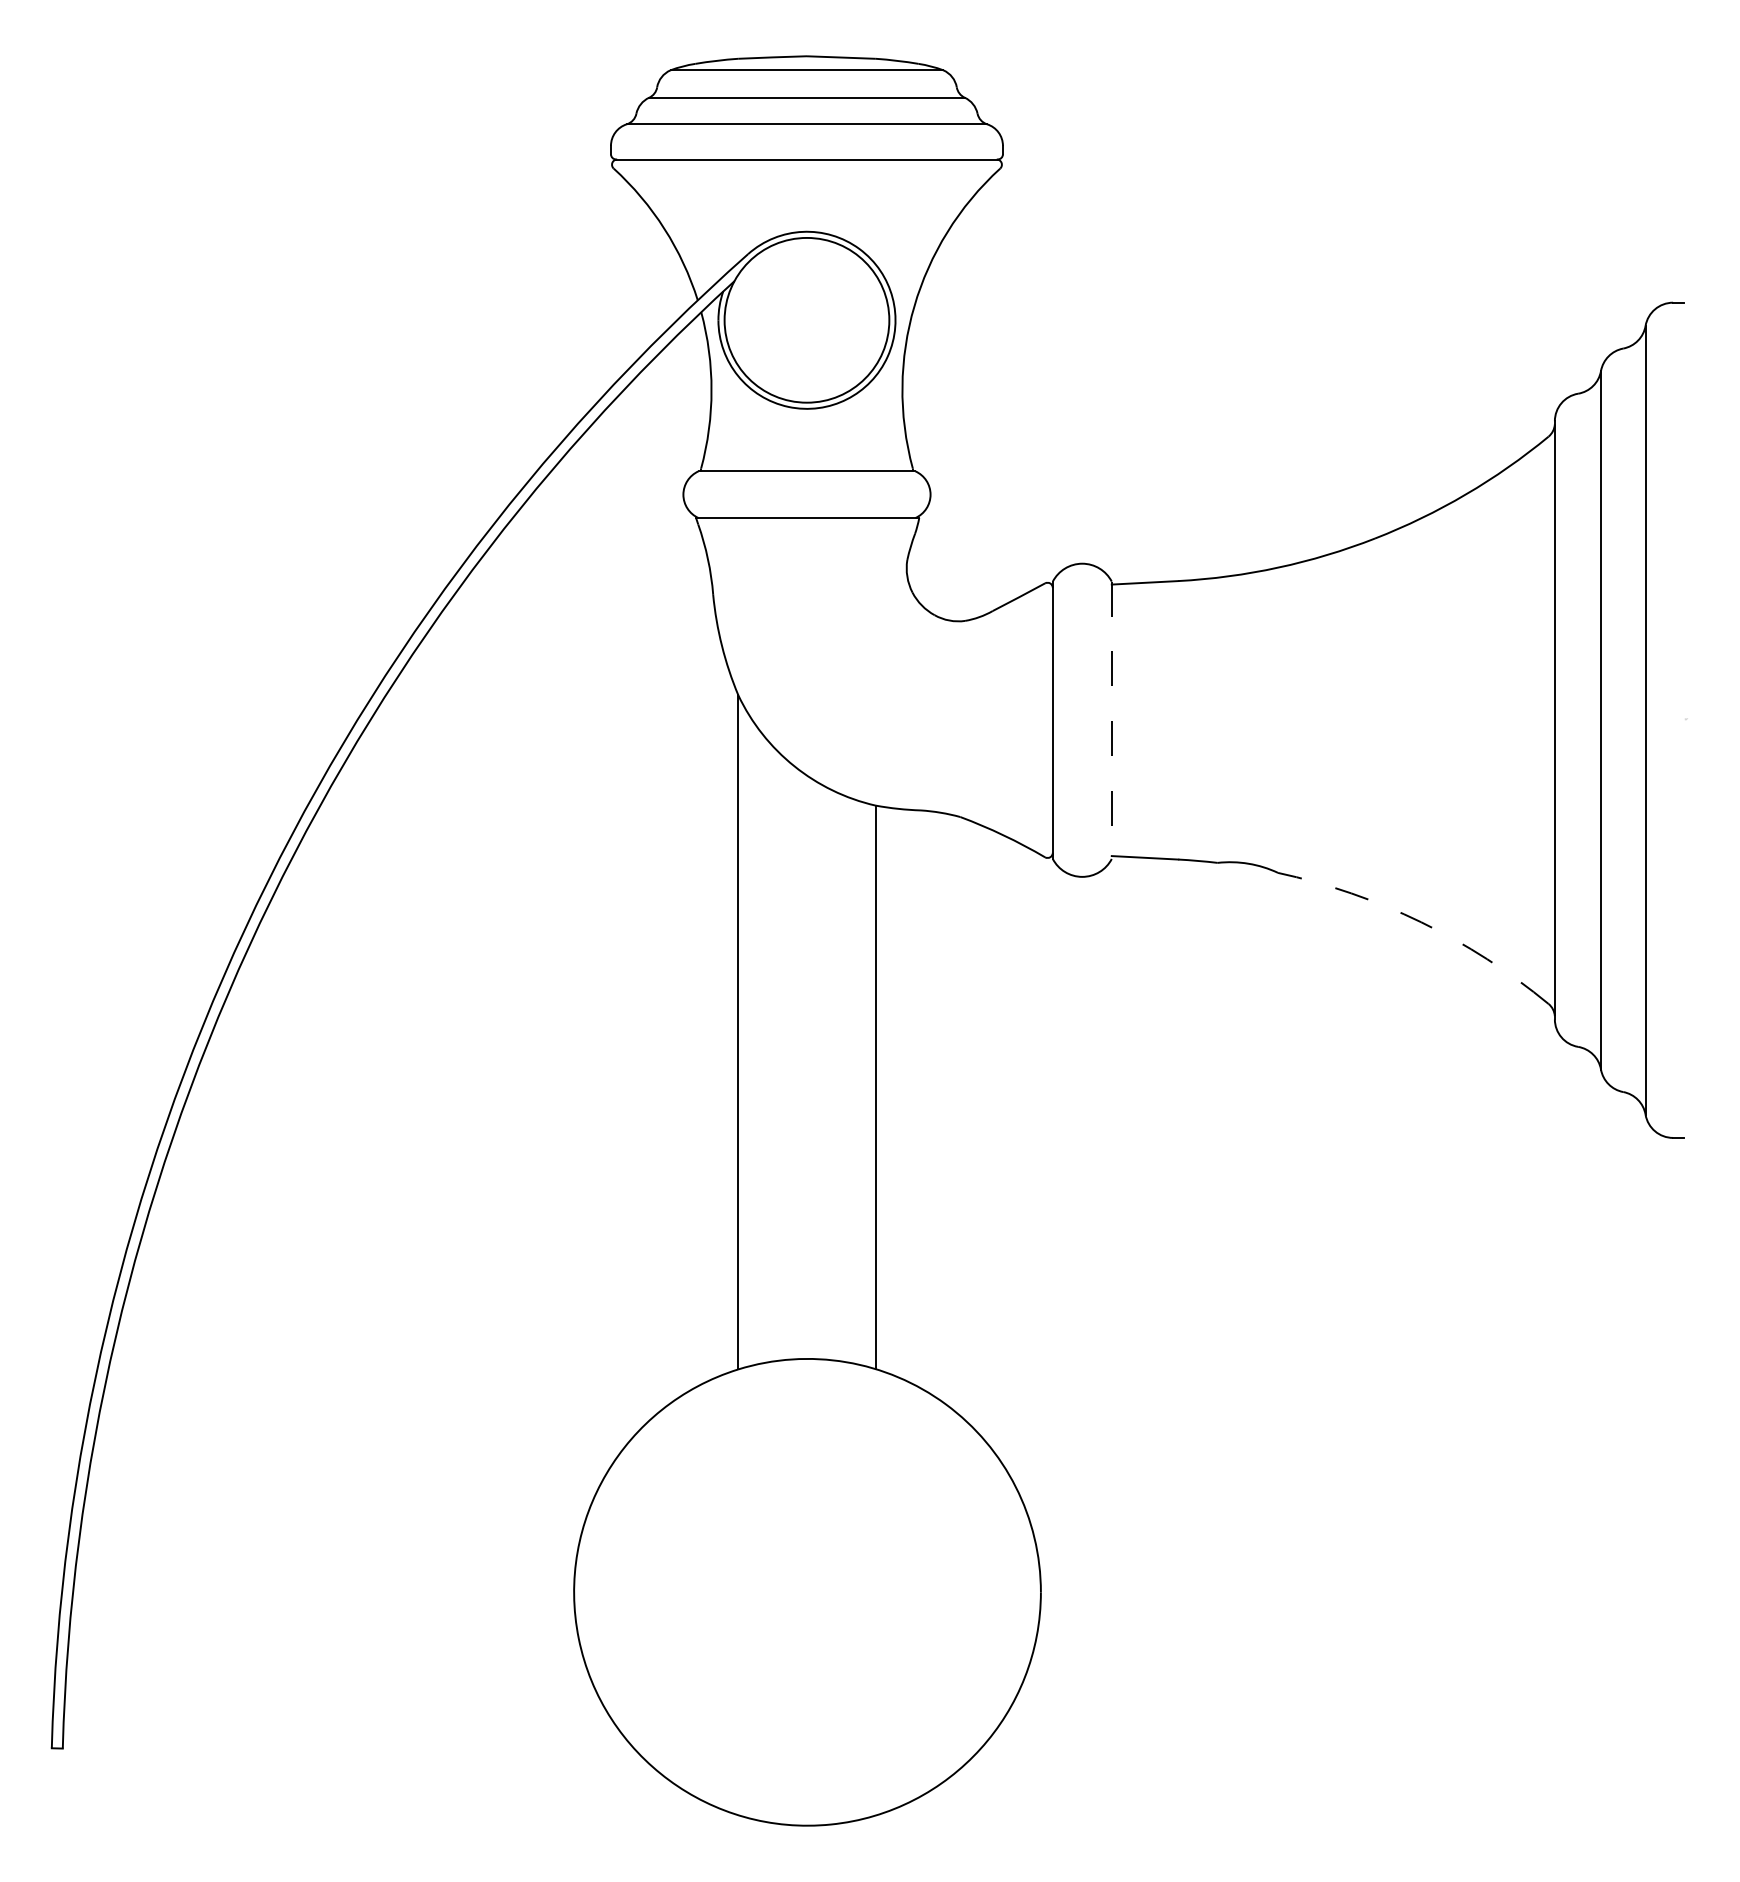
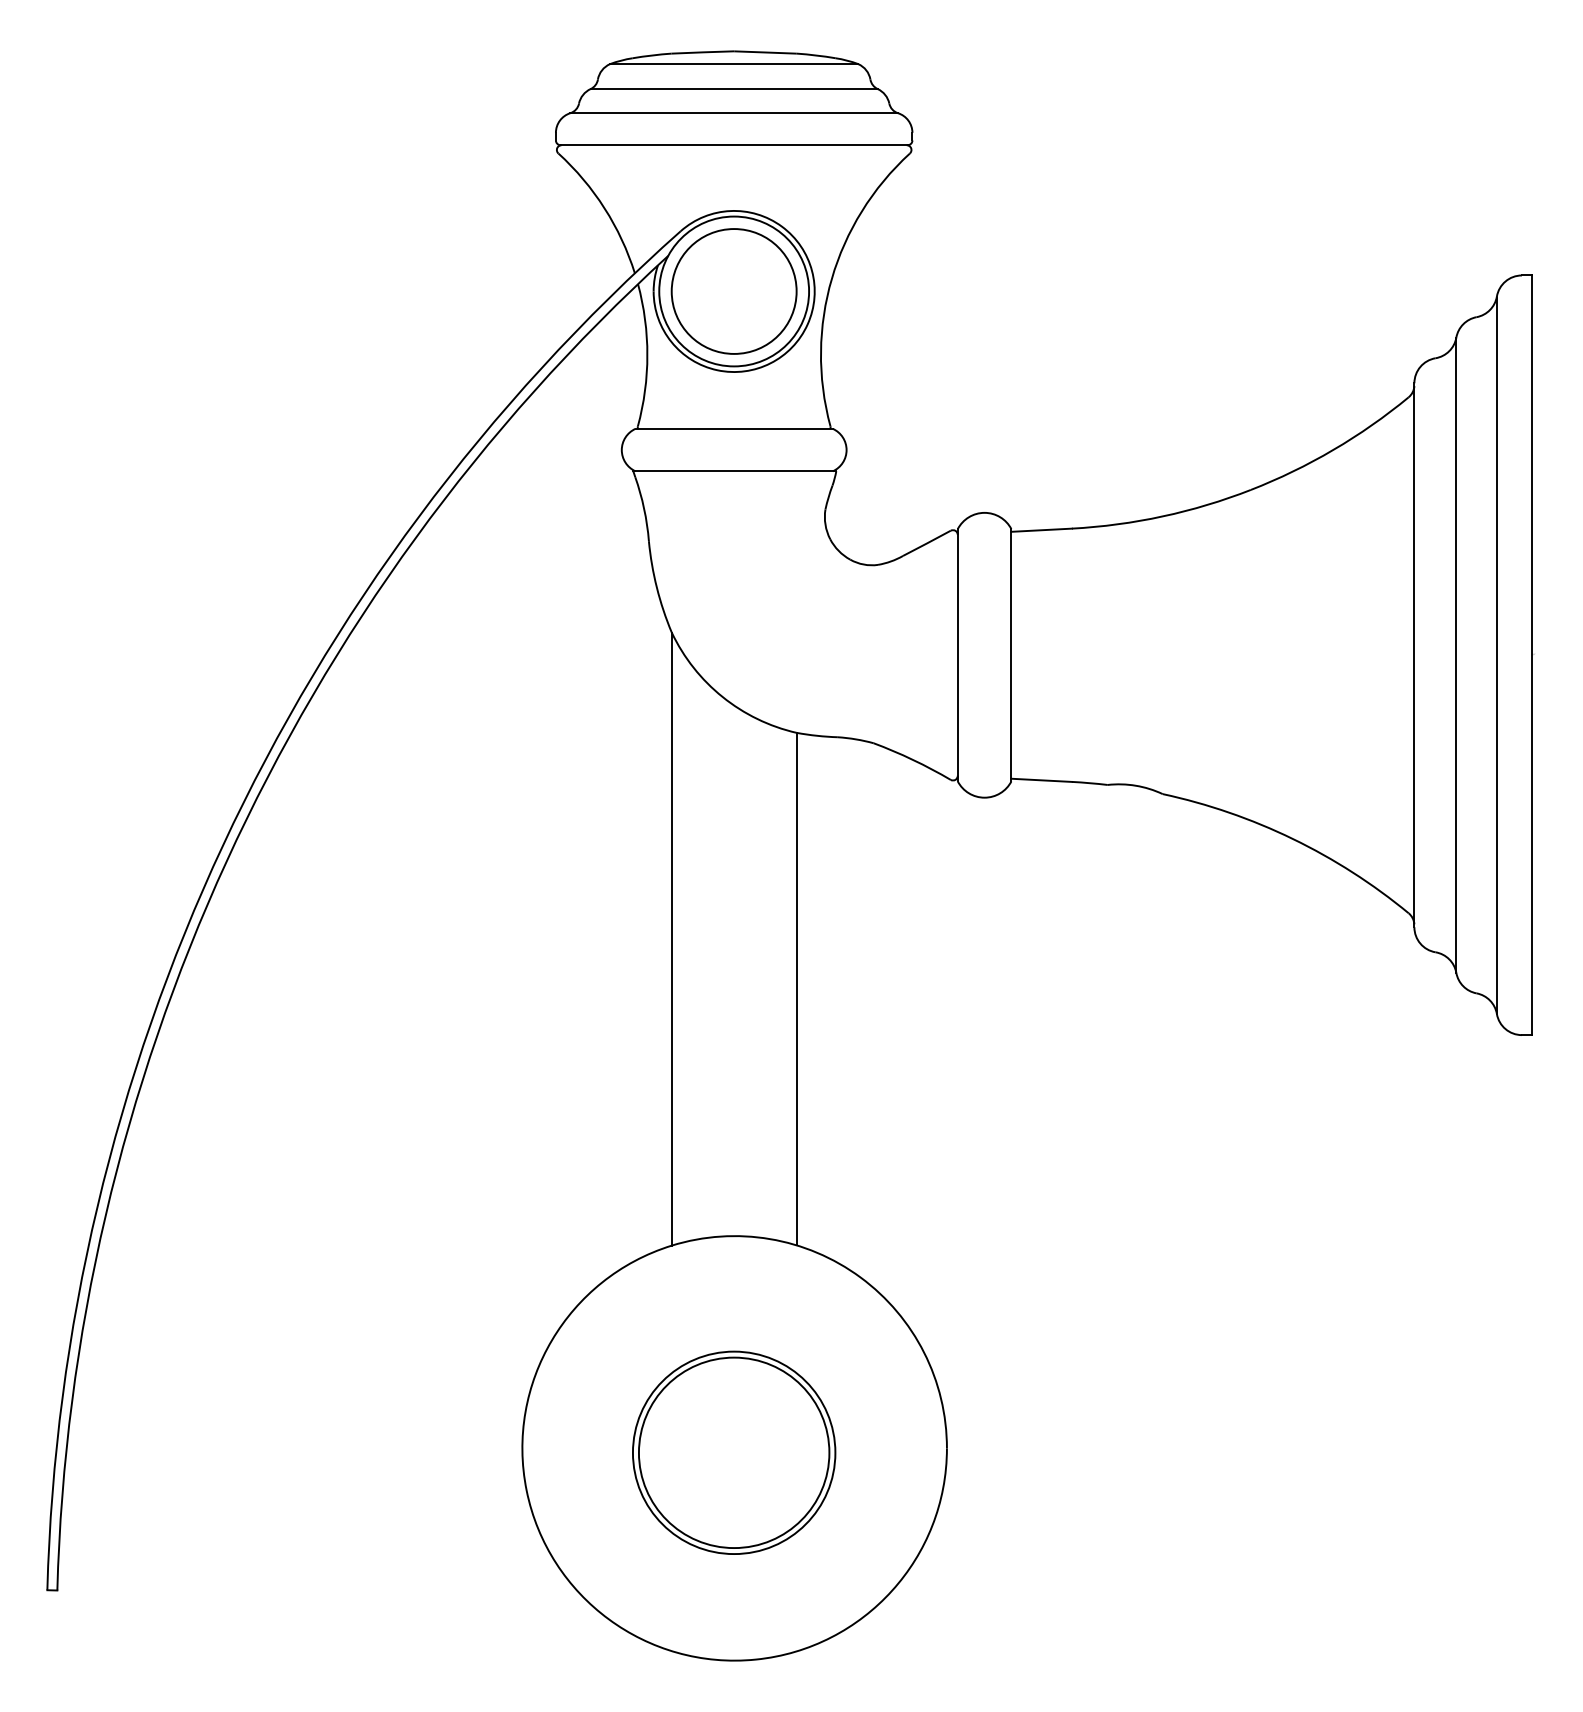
circle: (806, 320) -> (733, 291), added
line: (1111, 720) -> (1011, 655), dashed -> solid
line: (1684, 720) -> (1532, 655), added
arc: (1420, 921) -> (1292, 838), dashed -> solid
part: (807, 1596) -> (734, 1452), added

